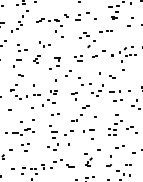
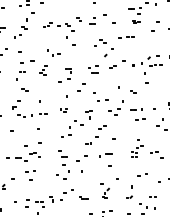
part: (22, 48) -> (26, 57), size x1.4
part: (49, 102) -> (76, 124), moved
part: (114, 124) -> (136, 148), size x0.7

